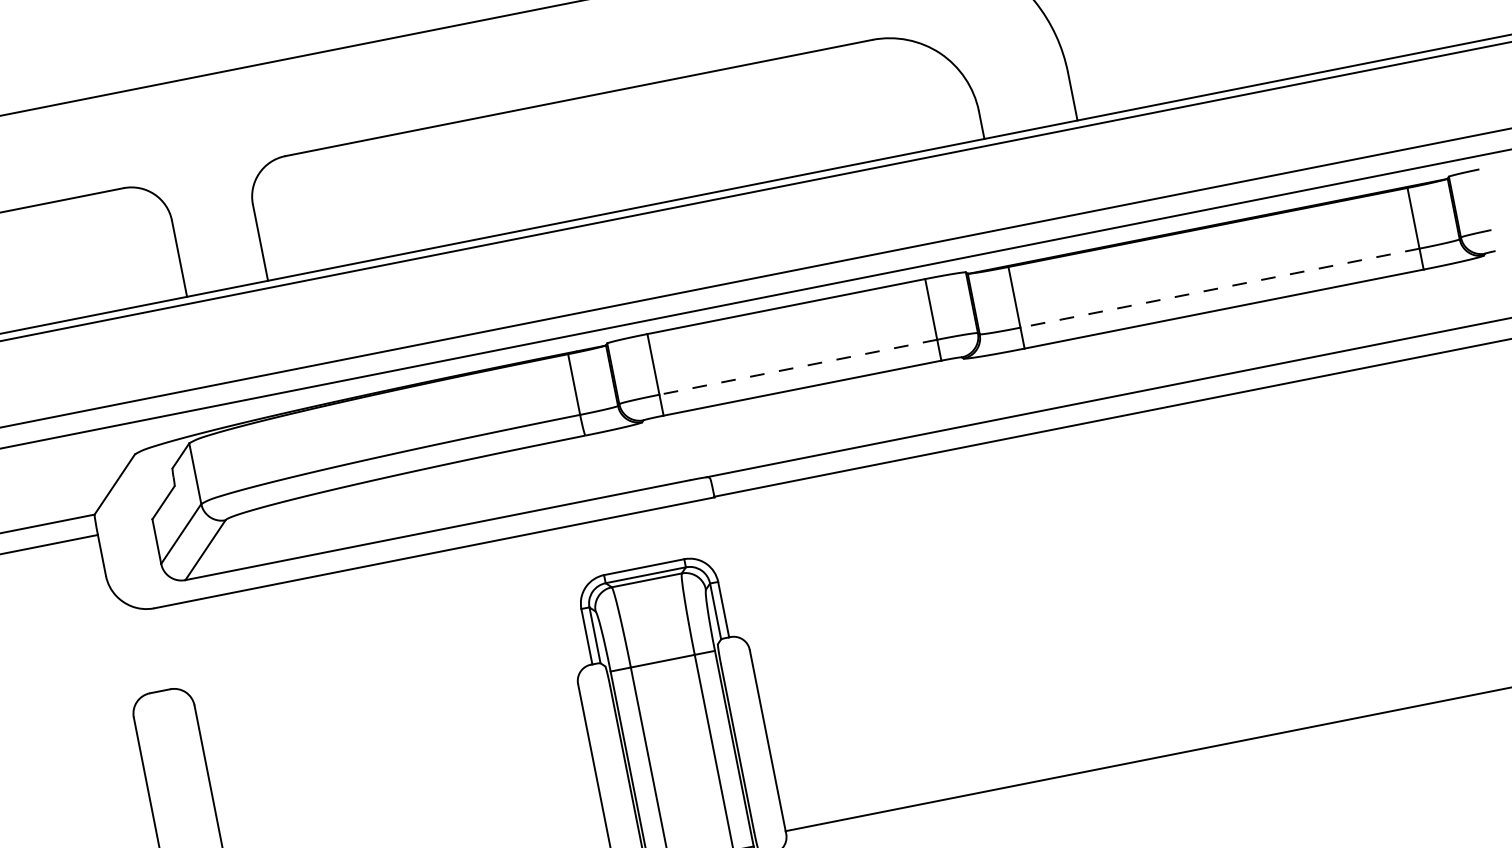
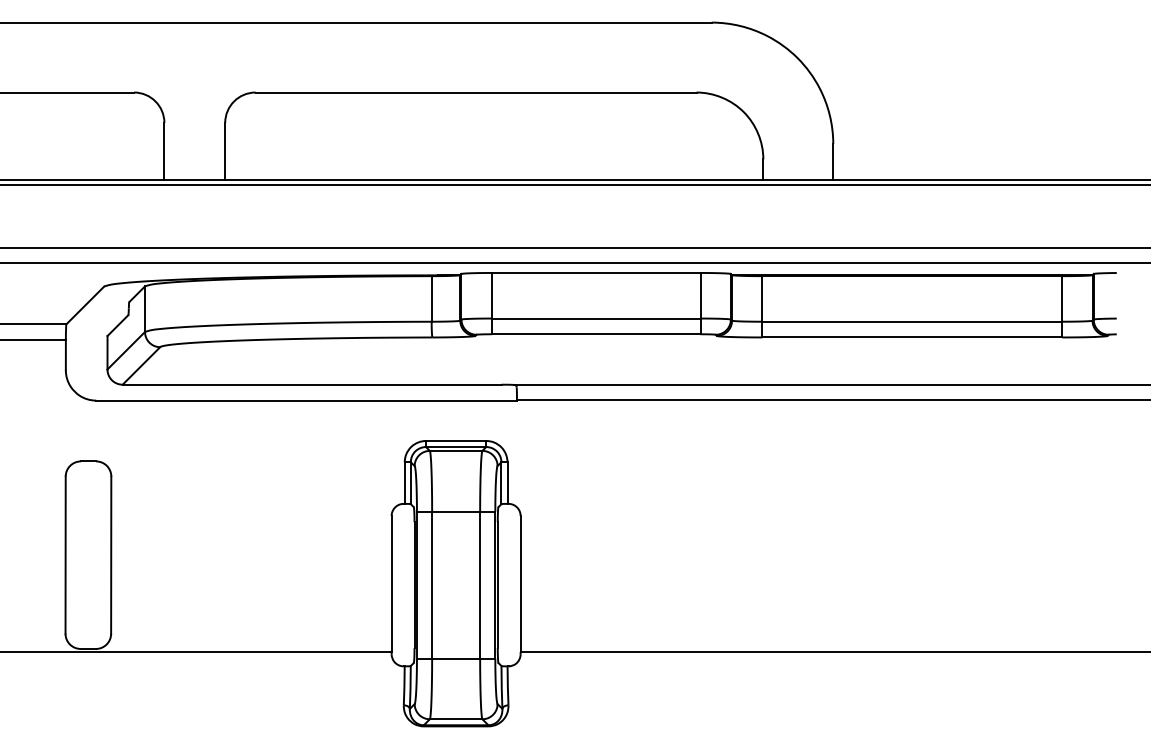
line: (1220, 287) -> (912, 321), dashed -> solid
line: (797, 367) -> (595, 318), dashed -> solid

